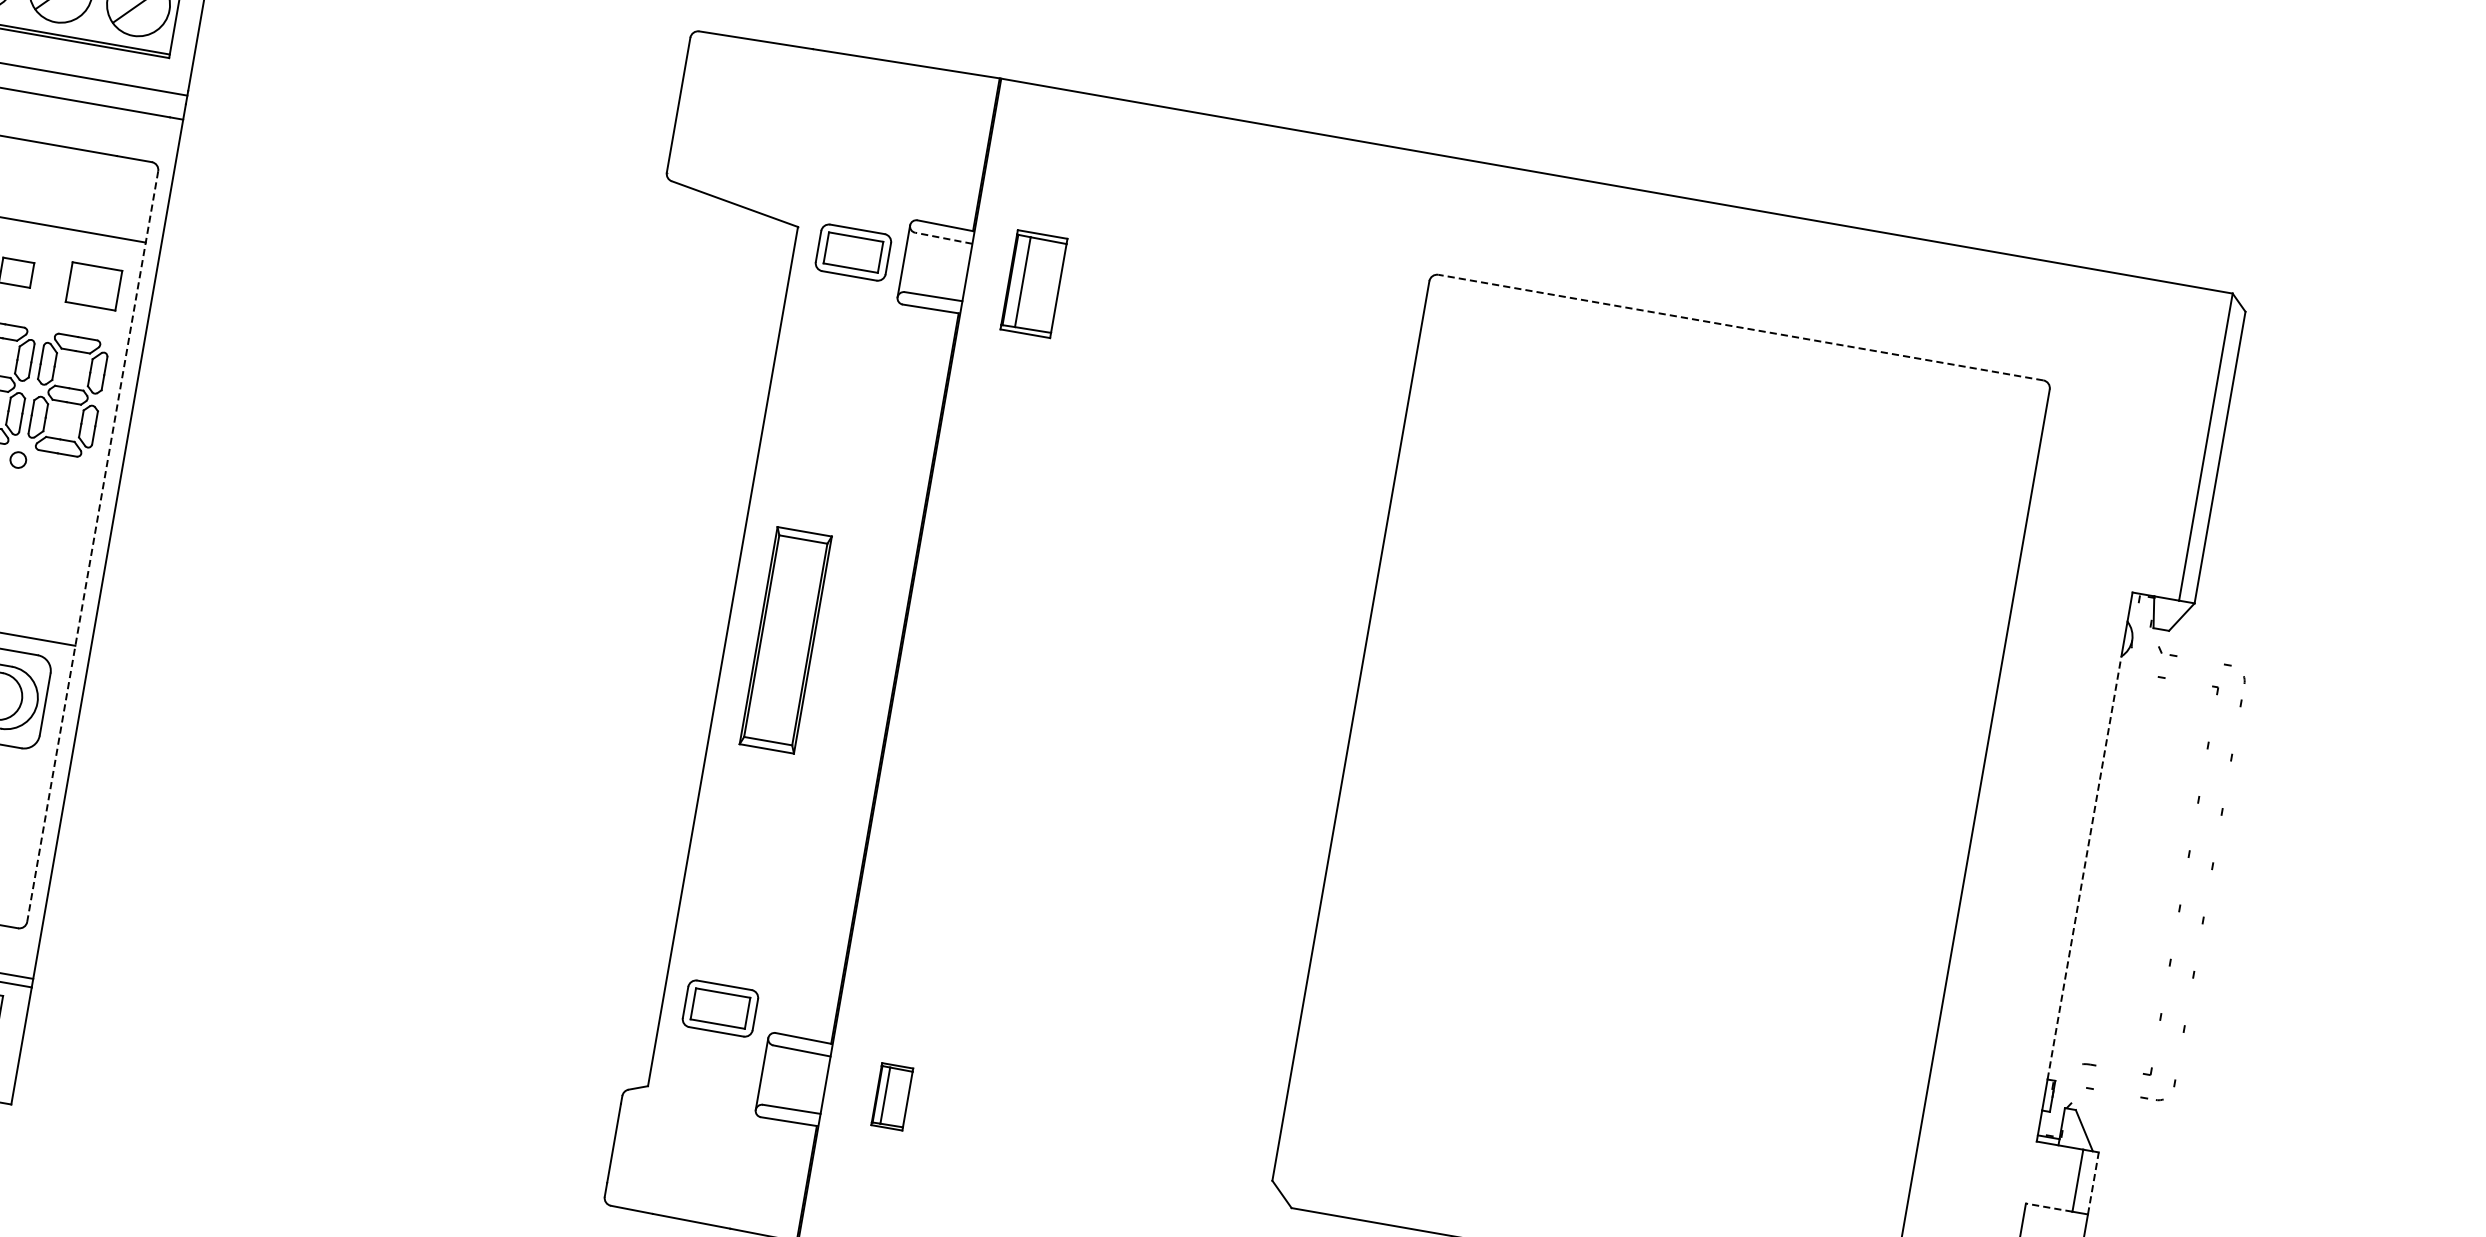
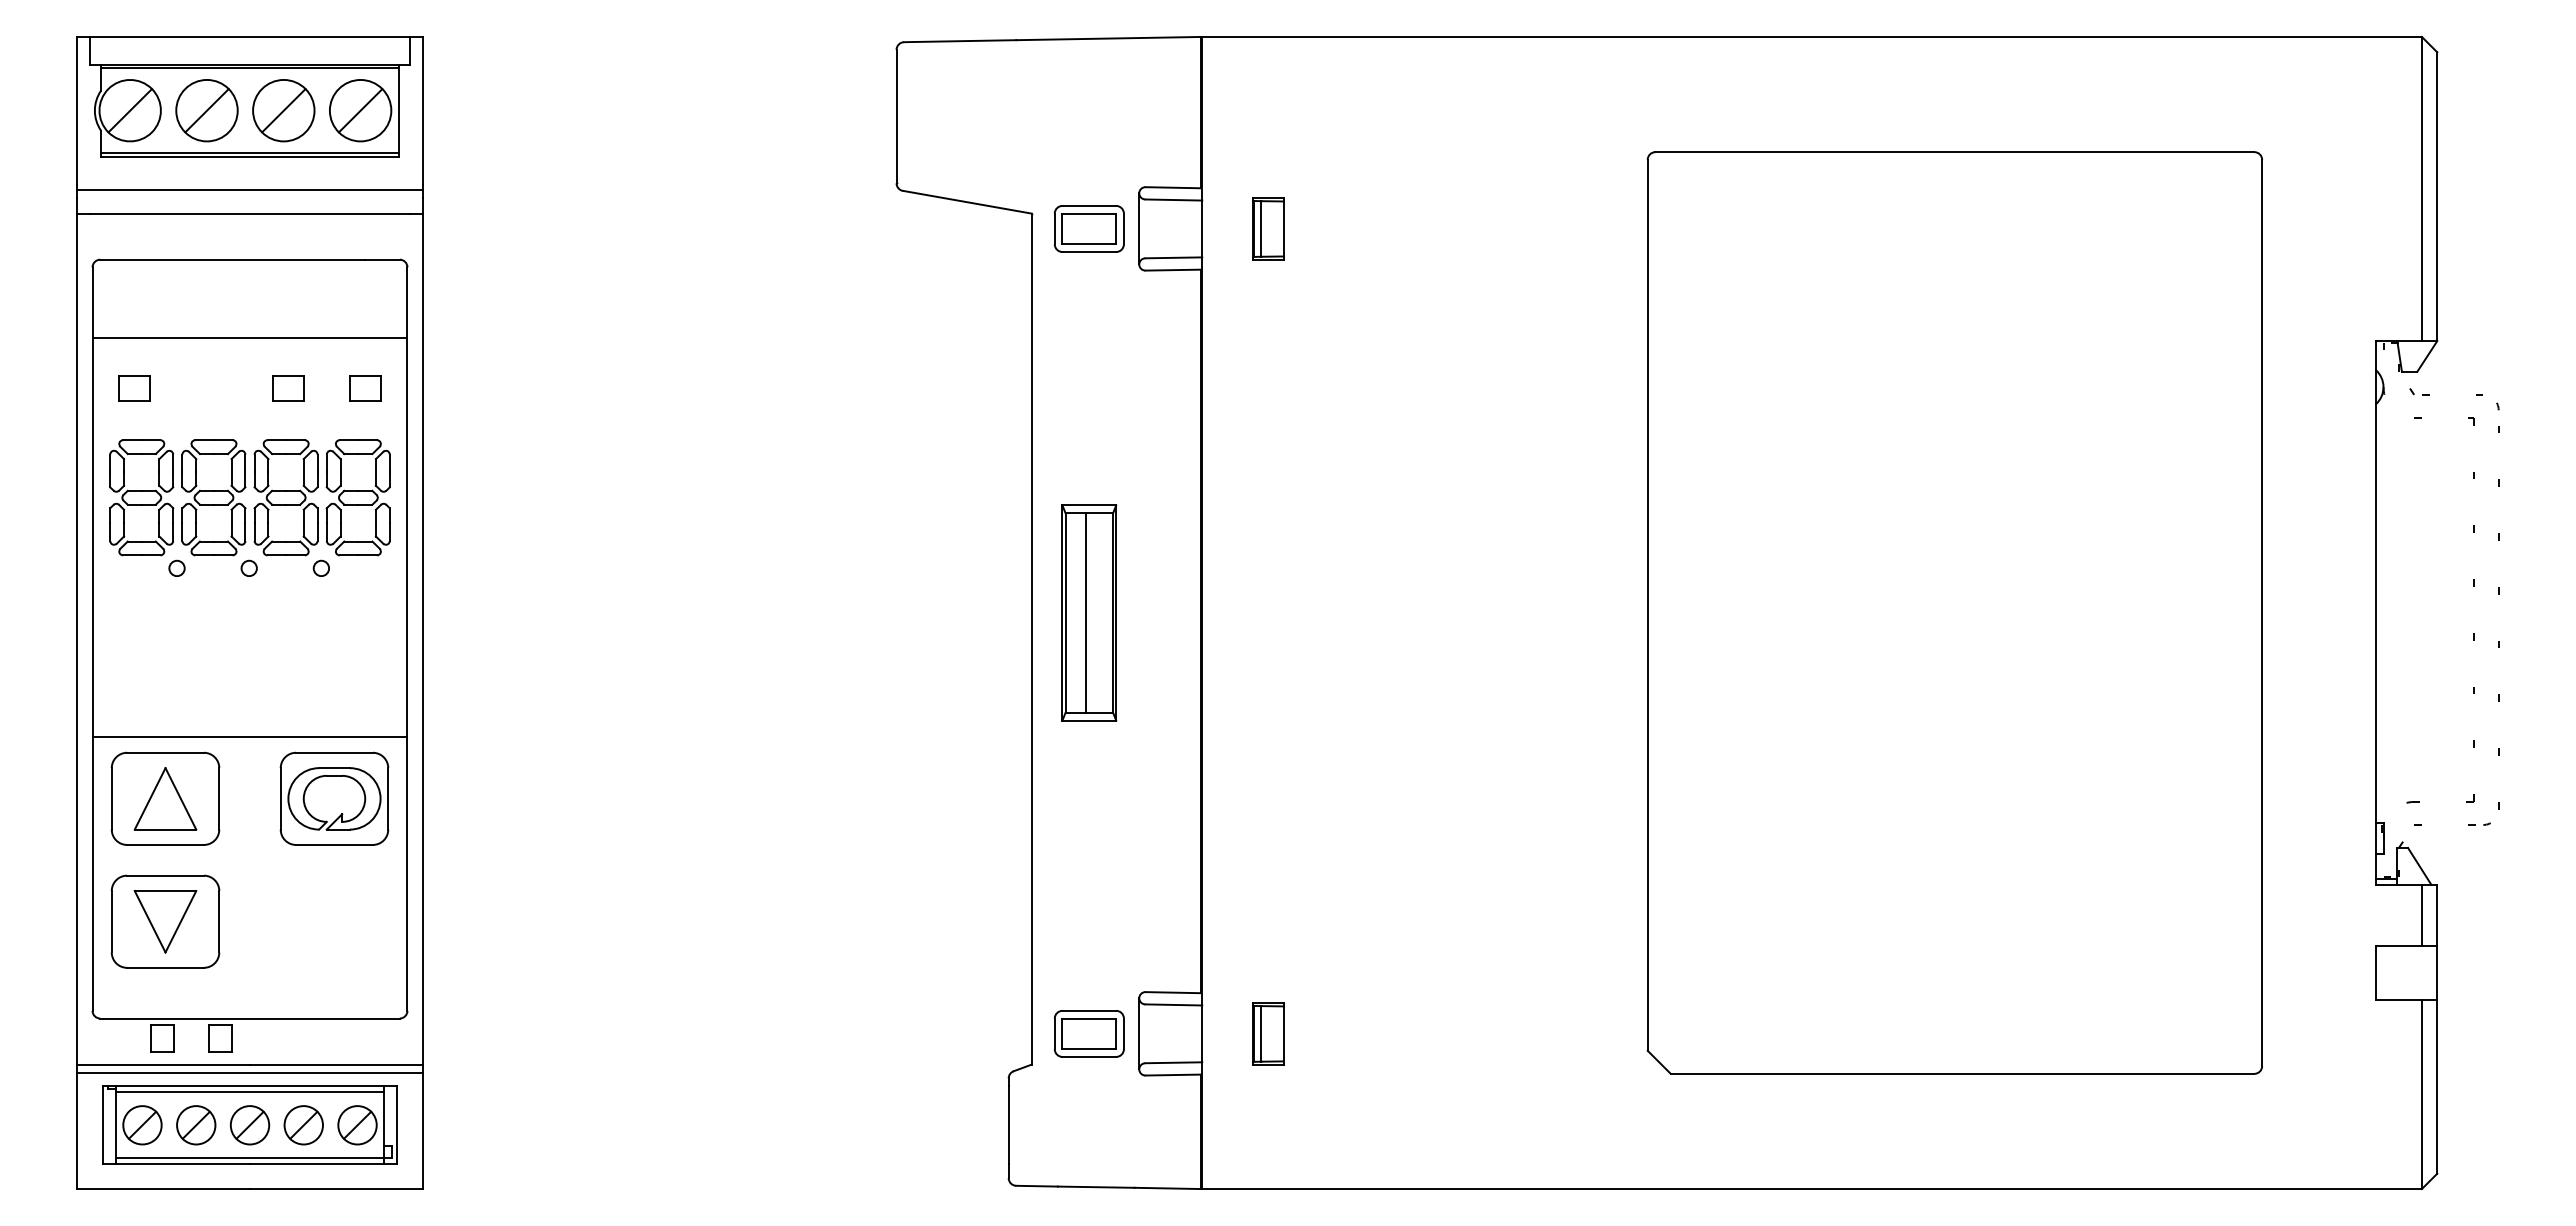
line: (943, 238) -> (1173, 200), dashed -> solid
part: (1034, 283) -> (1268, 228), size x0.62
part: (94, 286) -> (365, 388), size x0.62
line: (1740, 327) -> (1954, 152), dashed -> solid
line: (92, 546) -> (407, 639), dashed -> solid
line: (781, 639) -> (1085, 612), added
line: (2084, 867) -> (2375, 613), dashed -> solid
part: (720, 1008) -> (1089, 1033), moved
line: (2093, 1183) -> (2437, 915), dashed -> solid
line: (2048, 1207) -> (2398, 946), dashed -> solid

